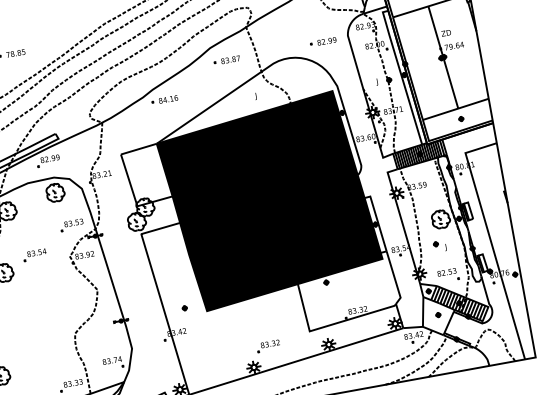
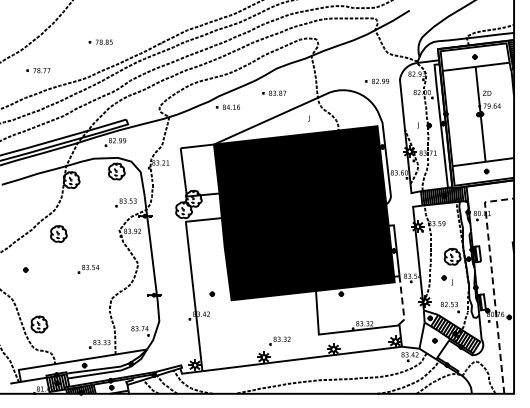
part: (225, 59) -> (273, 92), moved
line: (490, 239) -> (493, 282), solid -> dashed
part: (34, 254) -> (88, 268), moved
line: (394, 278) -> (402, 301), solid -> dashed

